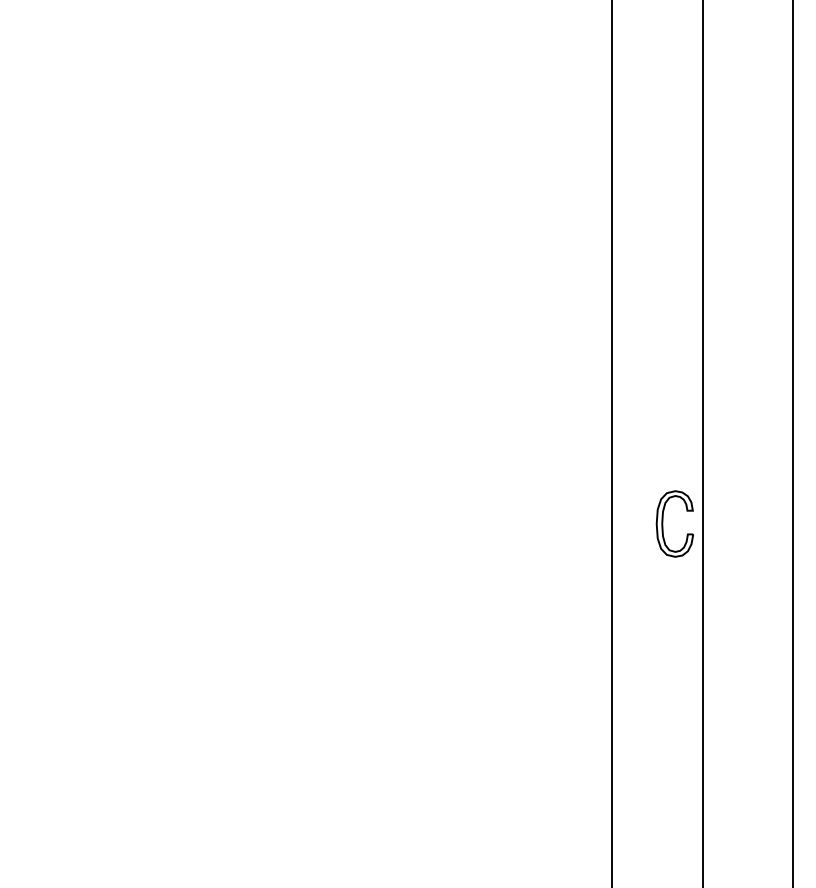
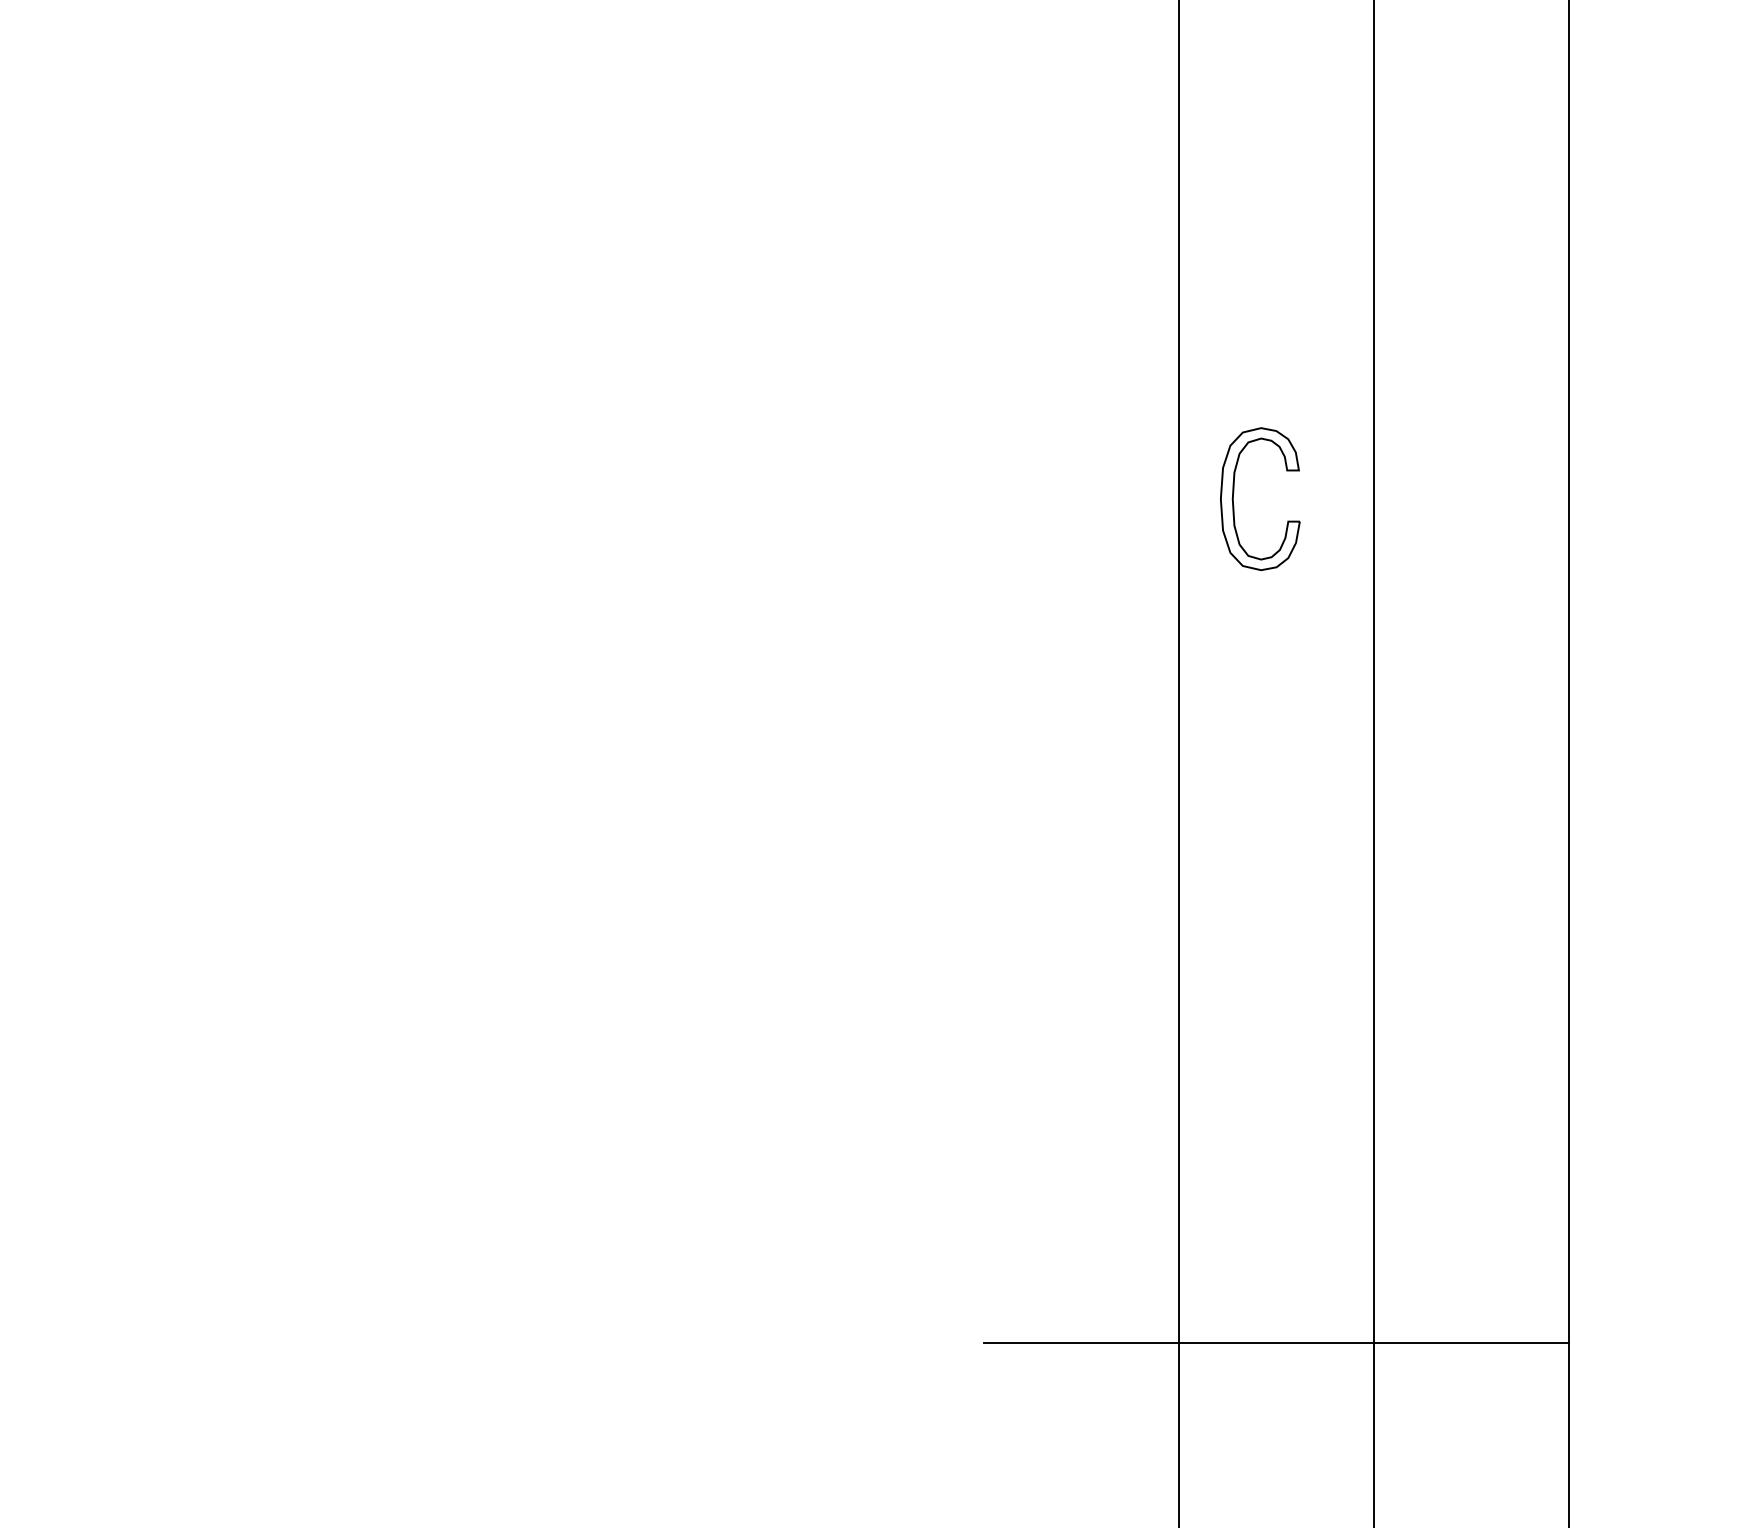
part: (663, 523) -> (1235, 498), moved
line: (657, 707) -> (1276, 1343), added

